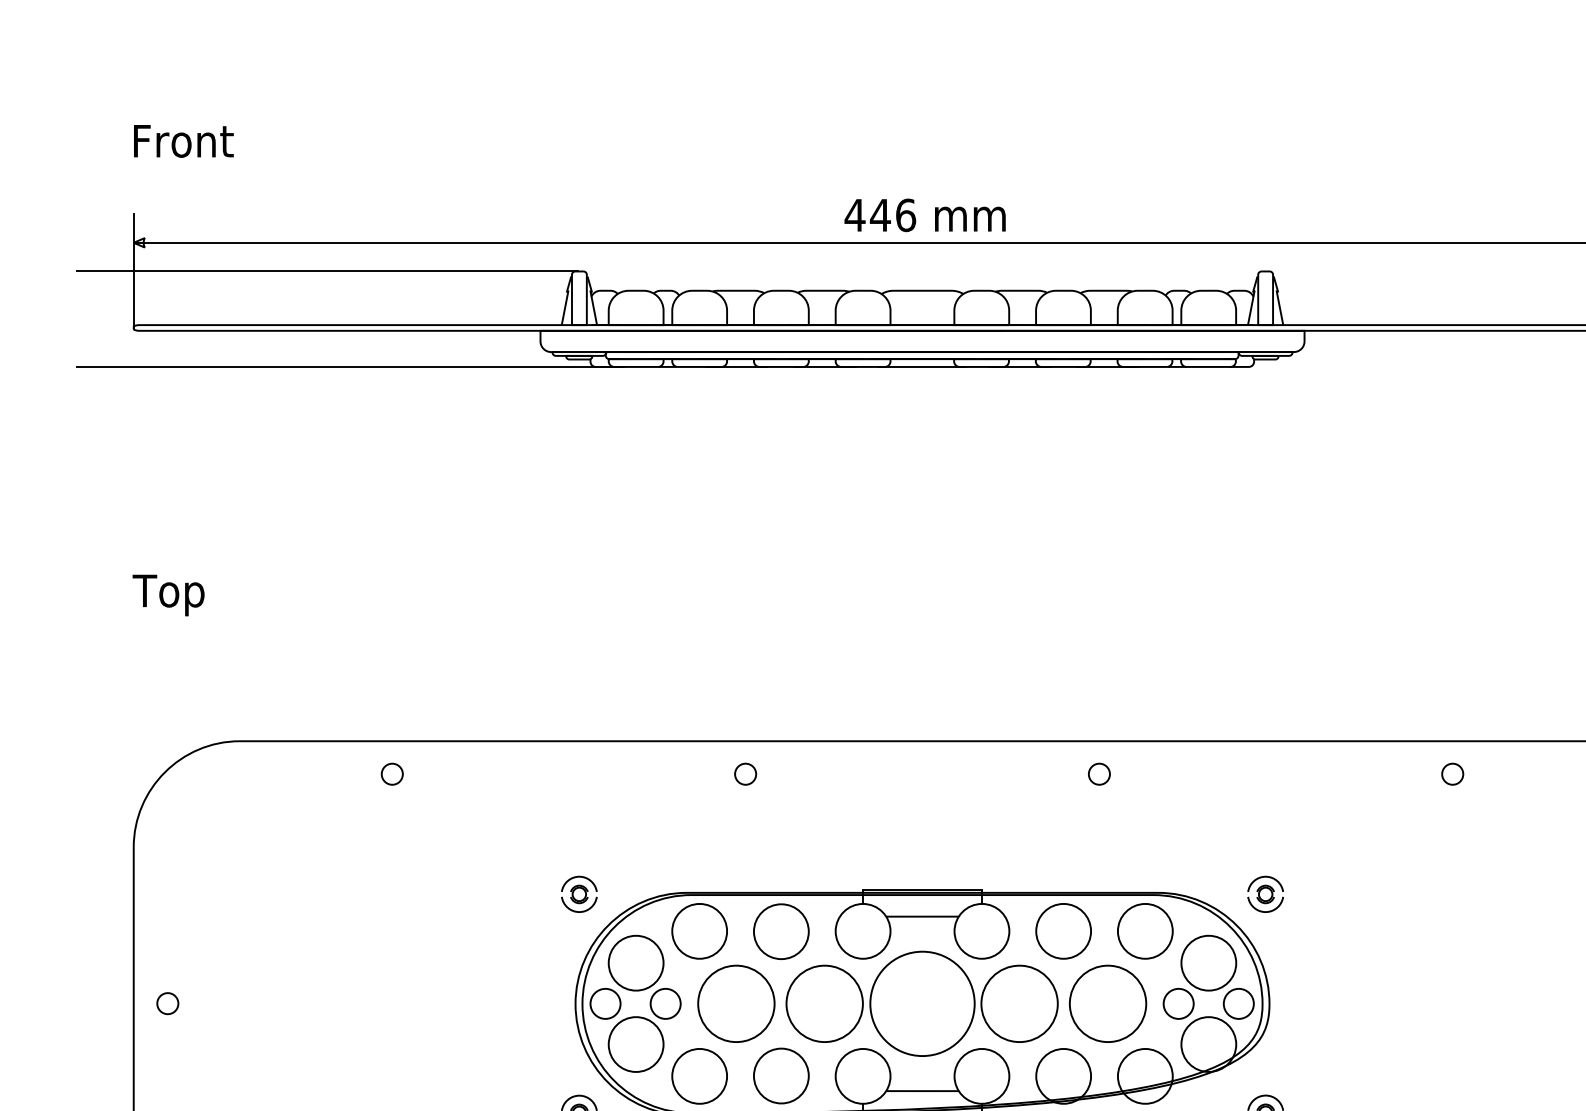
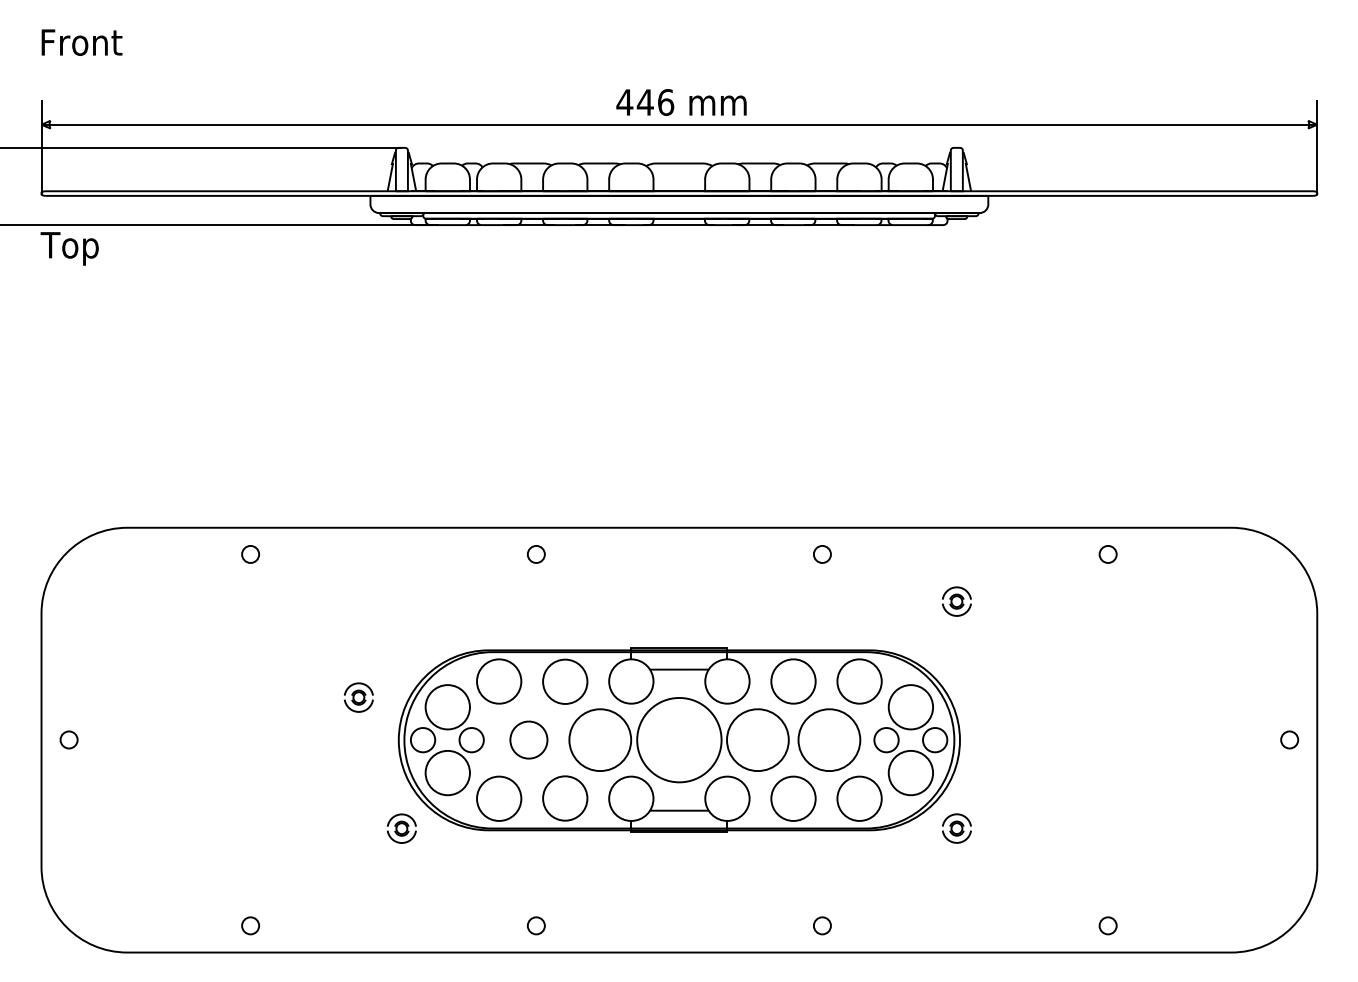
text: (168, 594) -> (69, 248), moved
part: (578, 894) -> (358, 697), moved
part: (1265, 894) -> (956, 601), moved
part: (735, 1003) -> (528, 739), size x0.6

